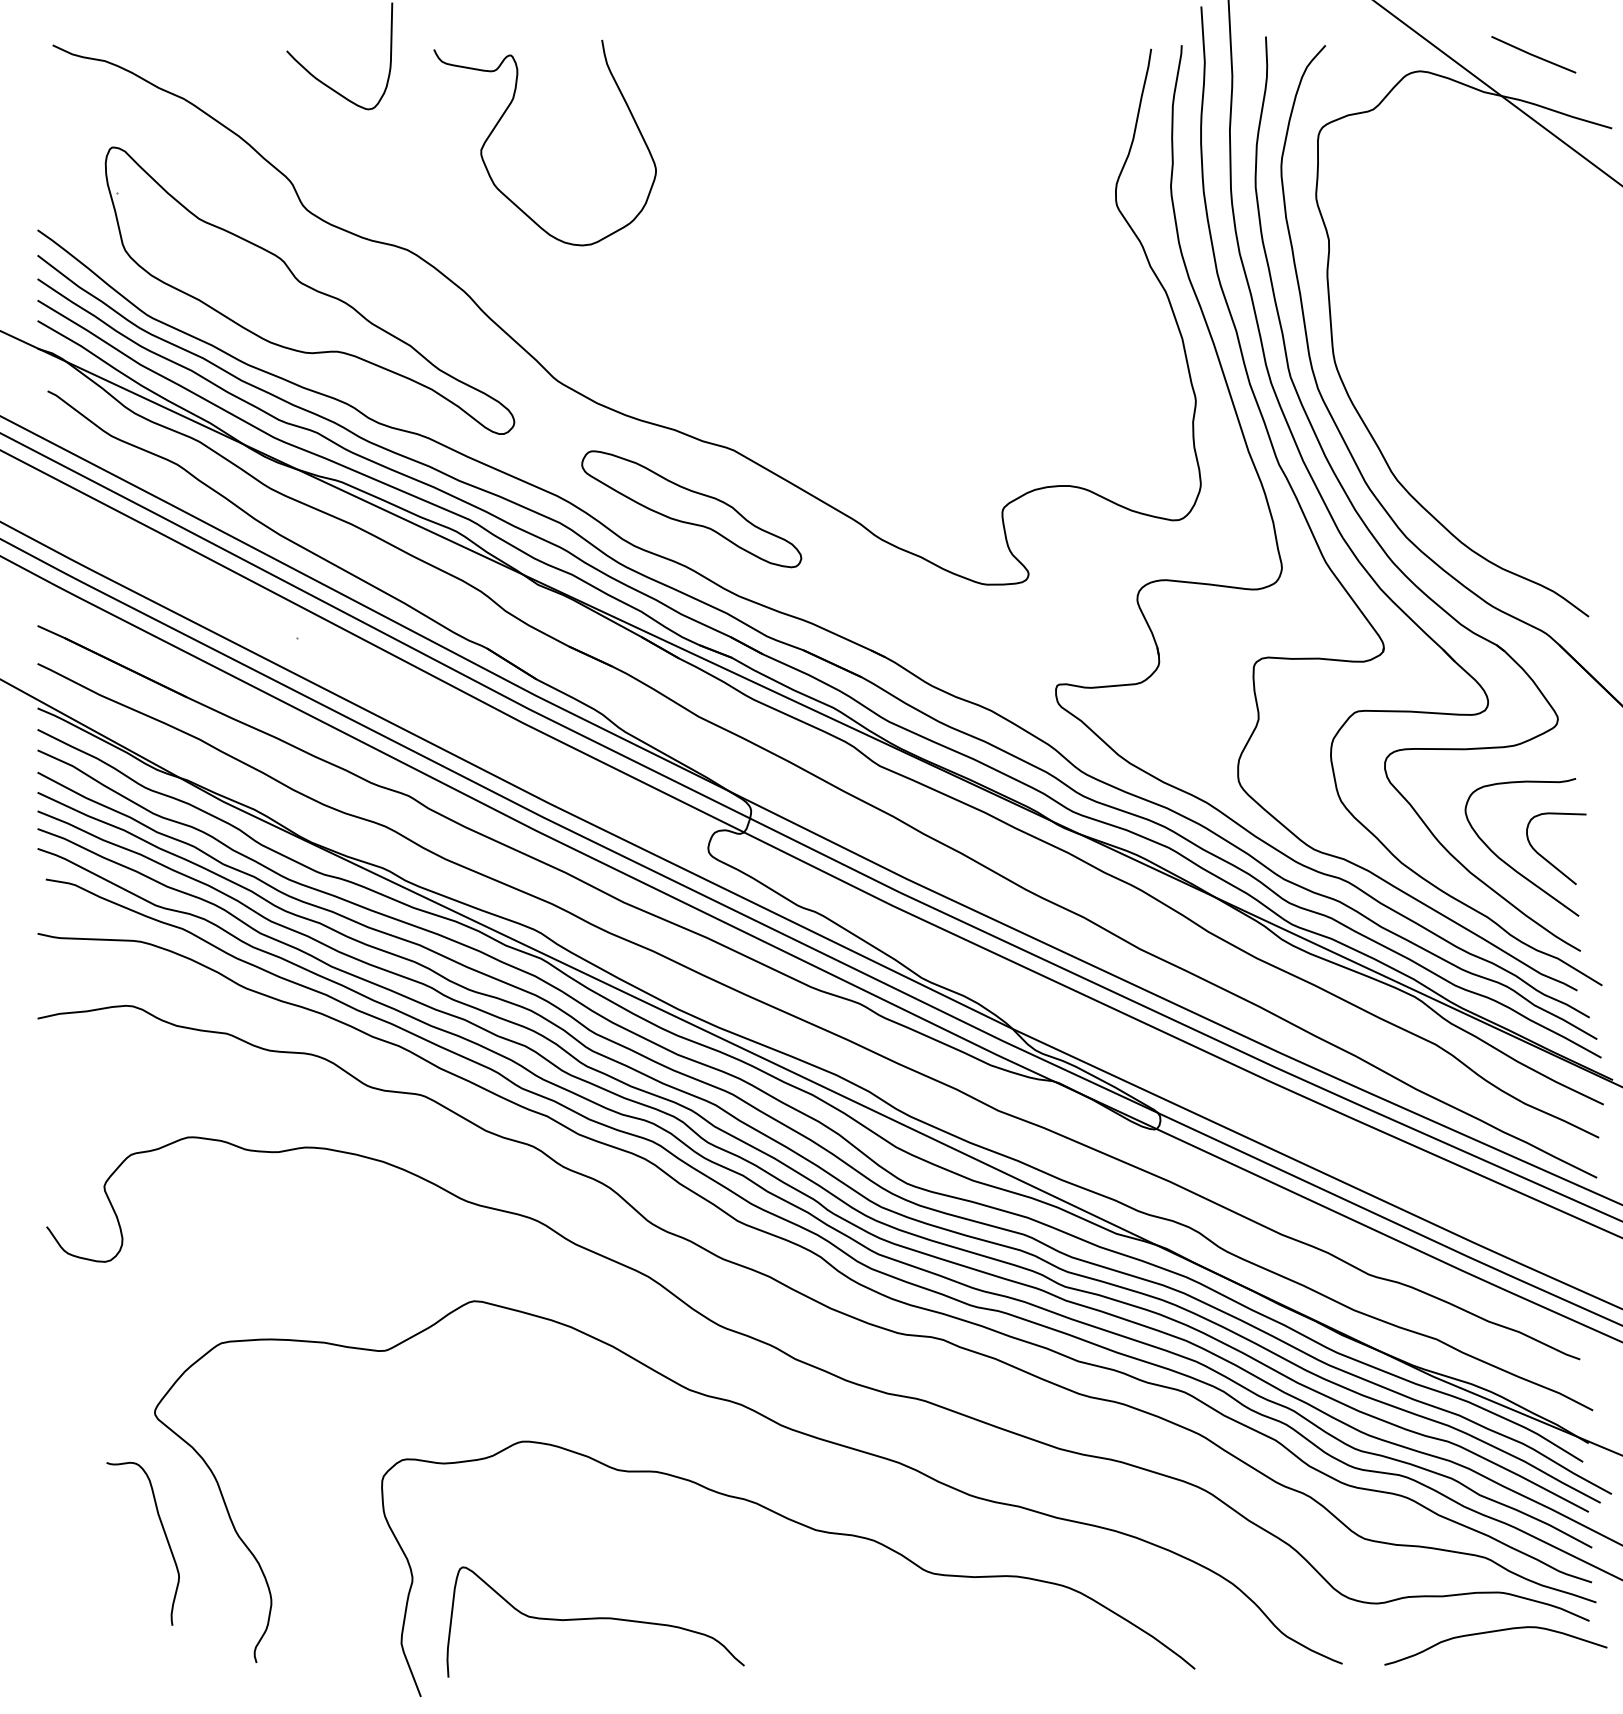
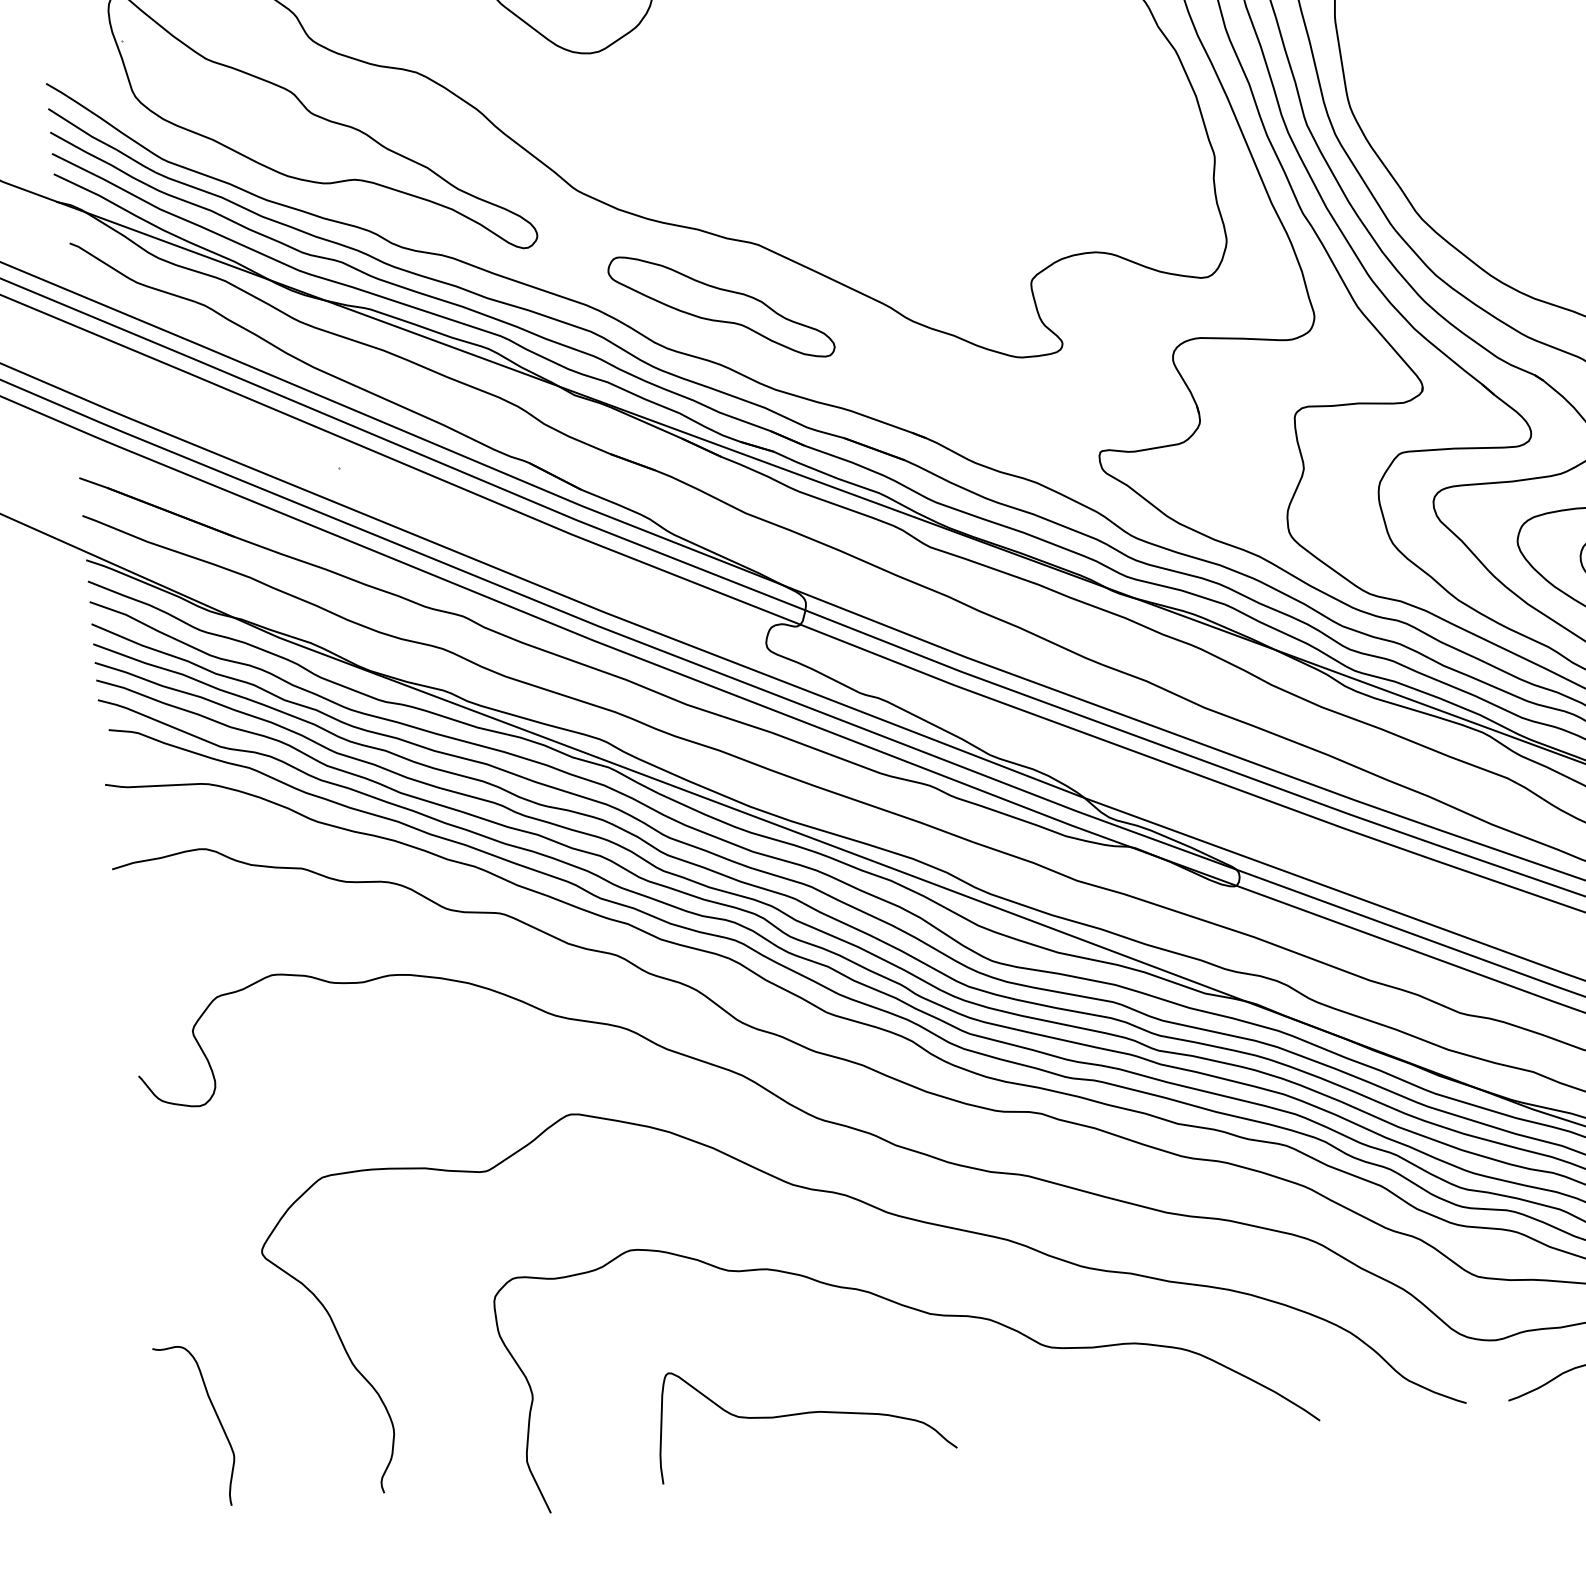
curve: (164, 1535) -> (216, 1416), moved
curve: (595, 1619) -> (805, 1414), moved

